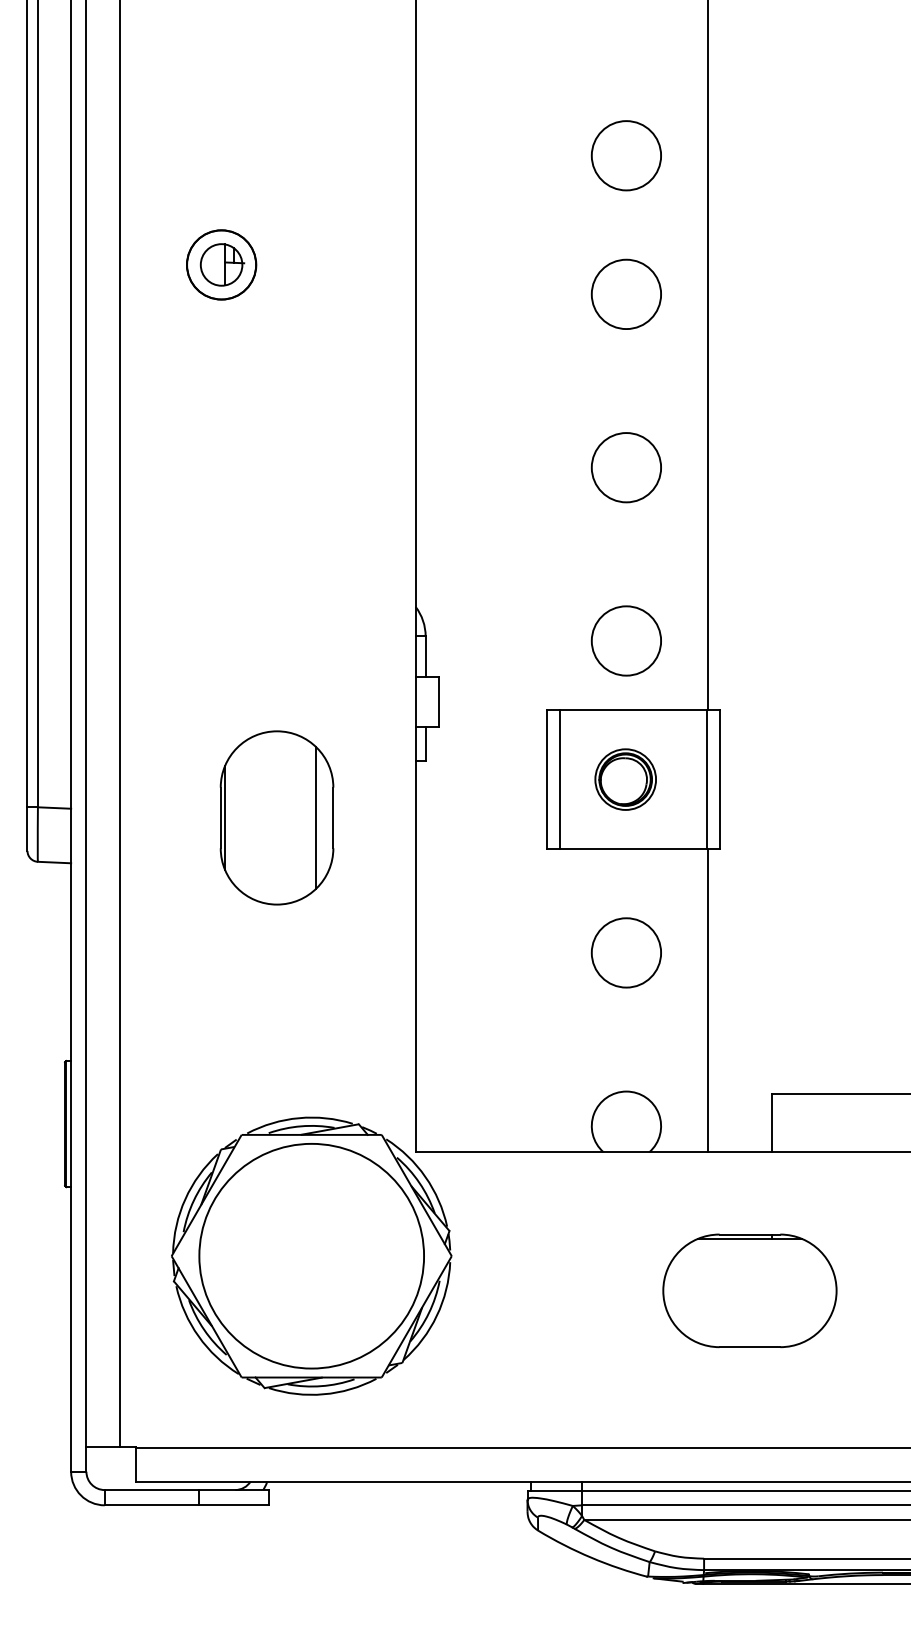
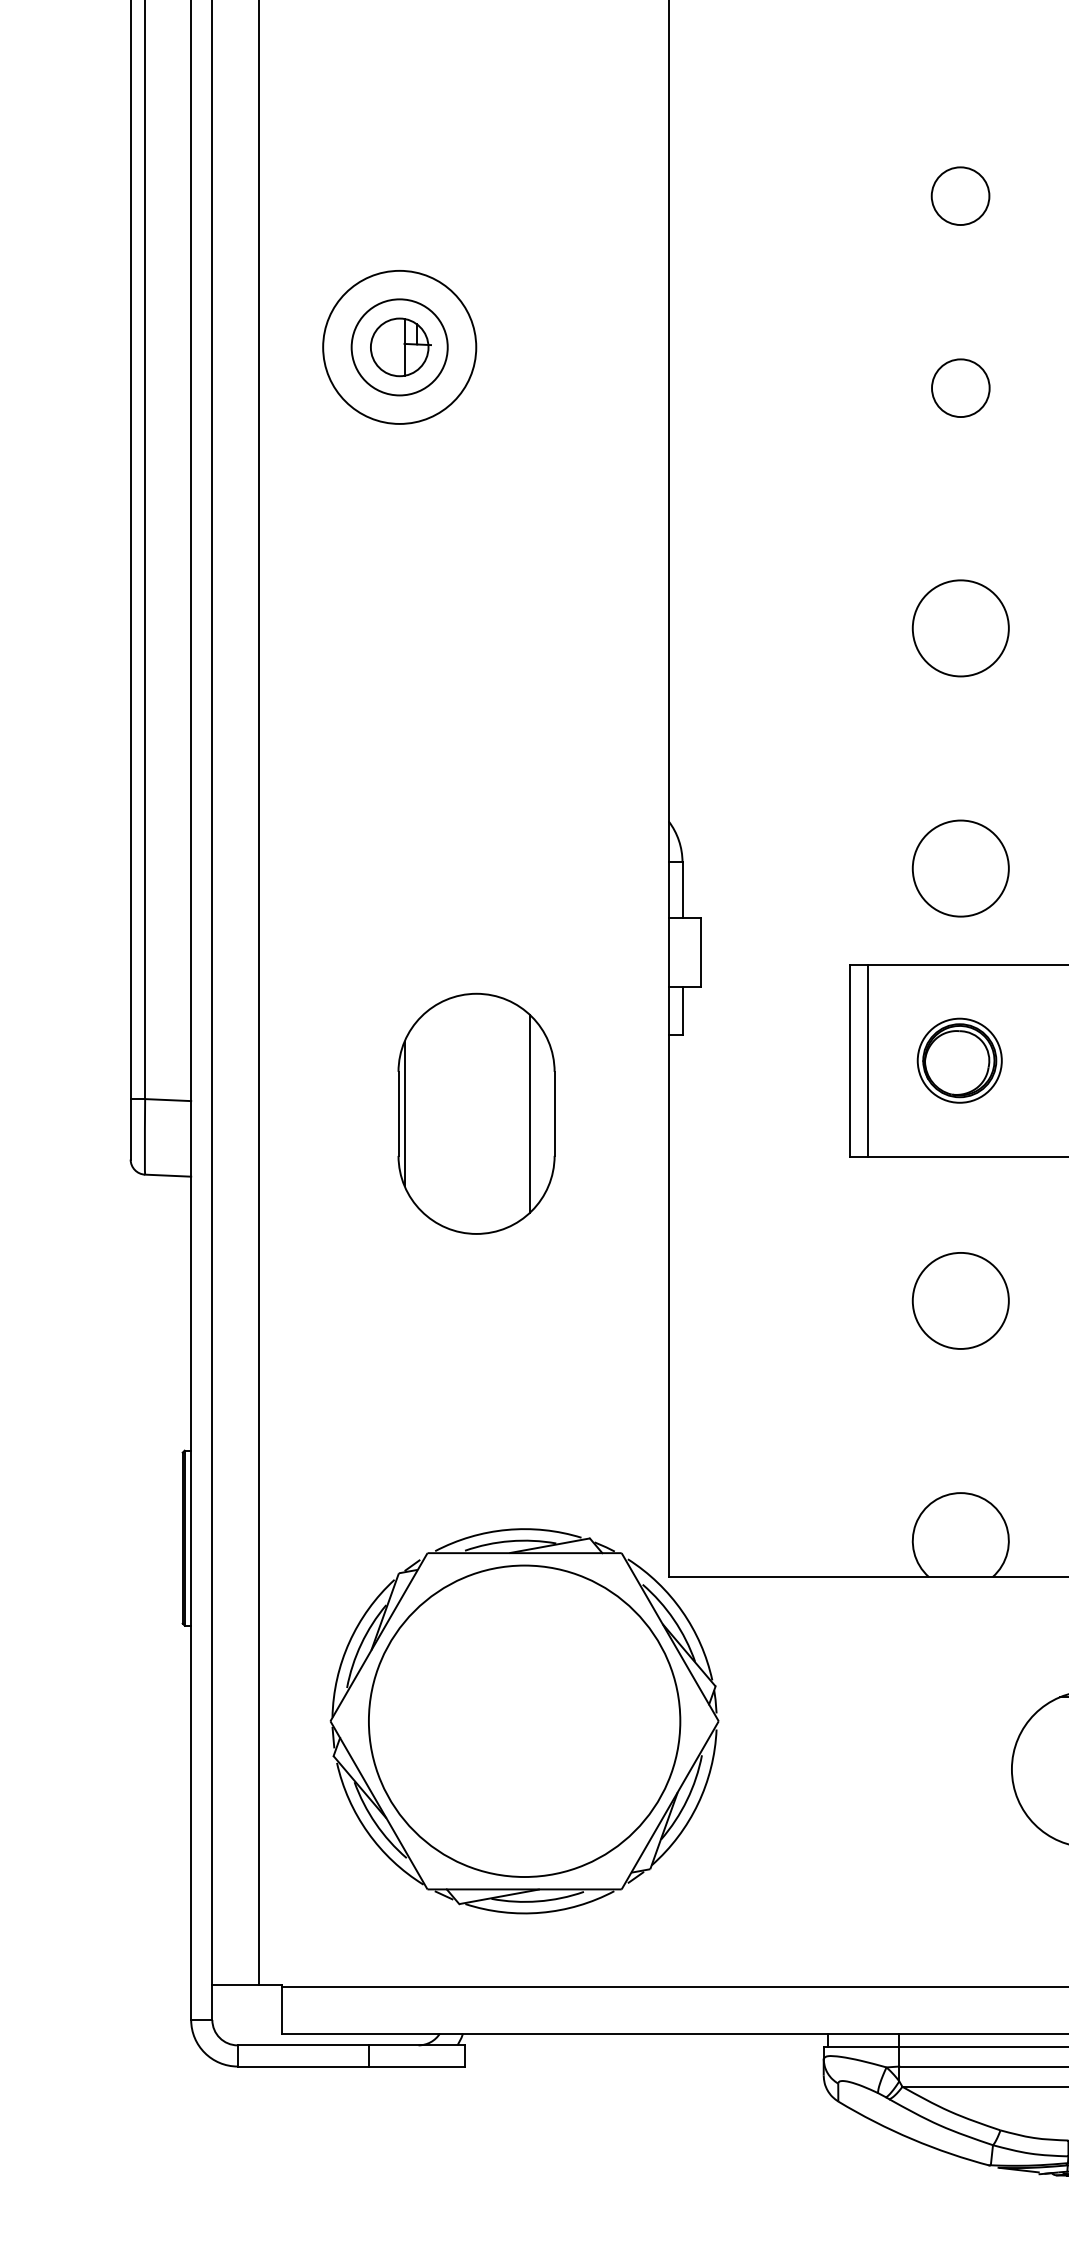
circle: (625, 155) -> (959, 195), size x0.6
circle: (221, 264) -> (399, 346), size x1.6
circle: (626, 294) -> (960, 388), size x0.6

